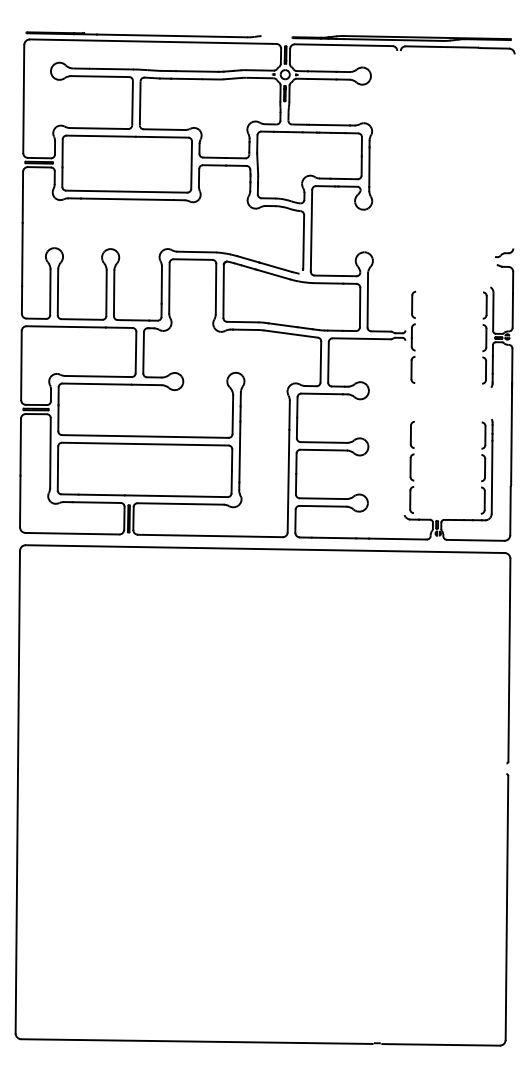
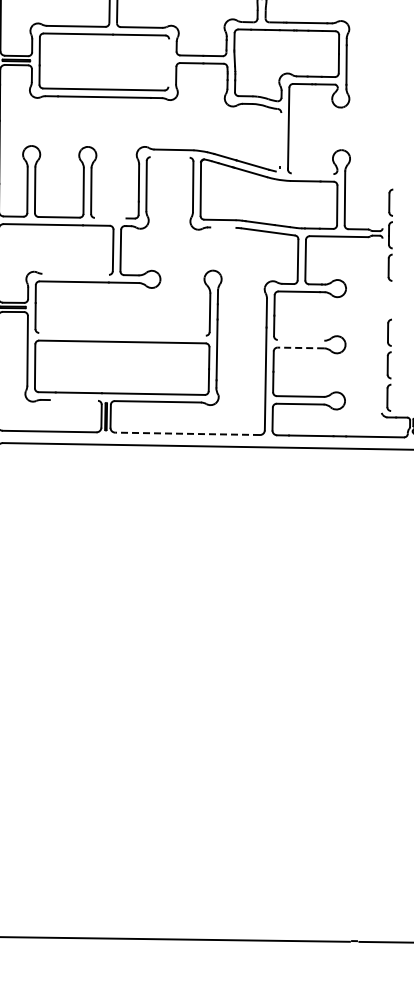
line: (191, 164) -> (168, 62), removed
line: (303, 242) -> (280, 140), removed
line: (192, 259) -> (169, 157), removed
line: (335, 275) -> (312, 173), removed
line: (133, 320) -> (110, 218), removed
line: (245, 329) -> (222, 227), removed
line: (98, 376) -> (75, 274), removed
line: (145, 436) -> (122, 334), removed
line: (323, 442) -> (300, 340), removed
line: (323, 450) -> (300, 348), solid -> dashed
line: (96, 502) -> (73, 400), removed
line: (209, 535) -> (186, 433), solid -> dashed

